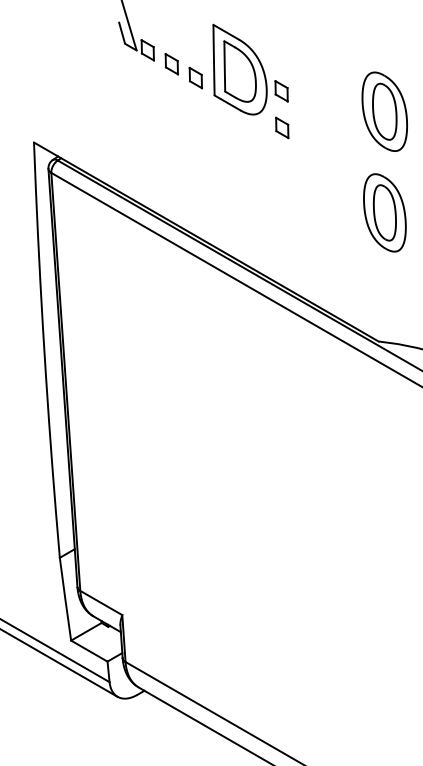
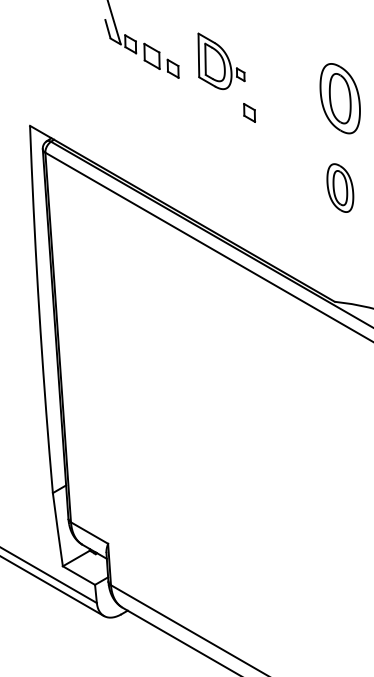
part: (171, 64) -> (151, 56), size x1.4
part: (250, 69) -> (221, 61), size x0.7
part: (384, 212) -> (339, 187), size x0.7

